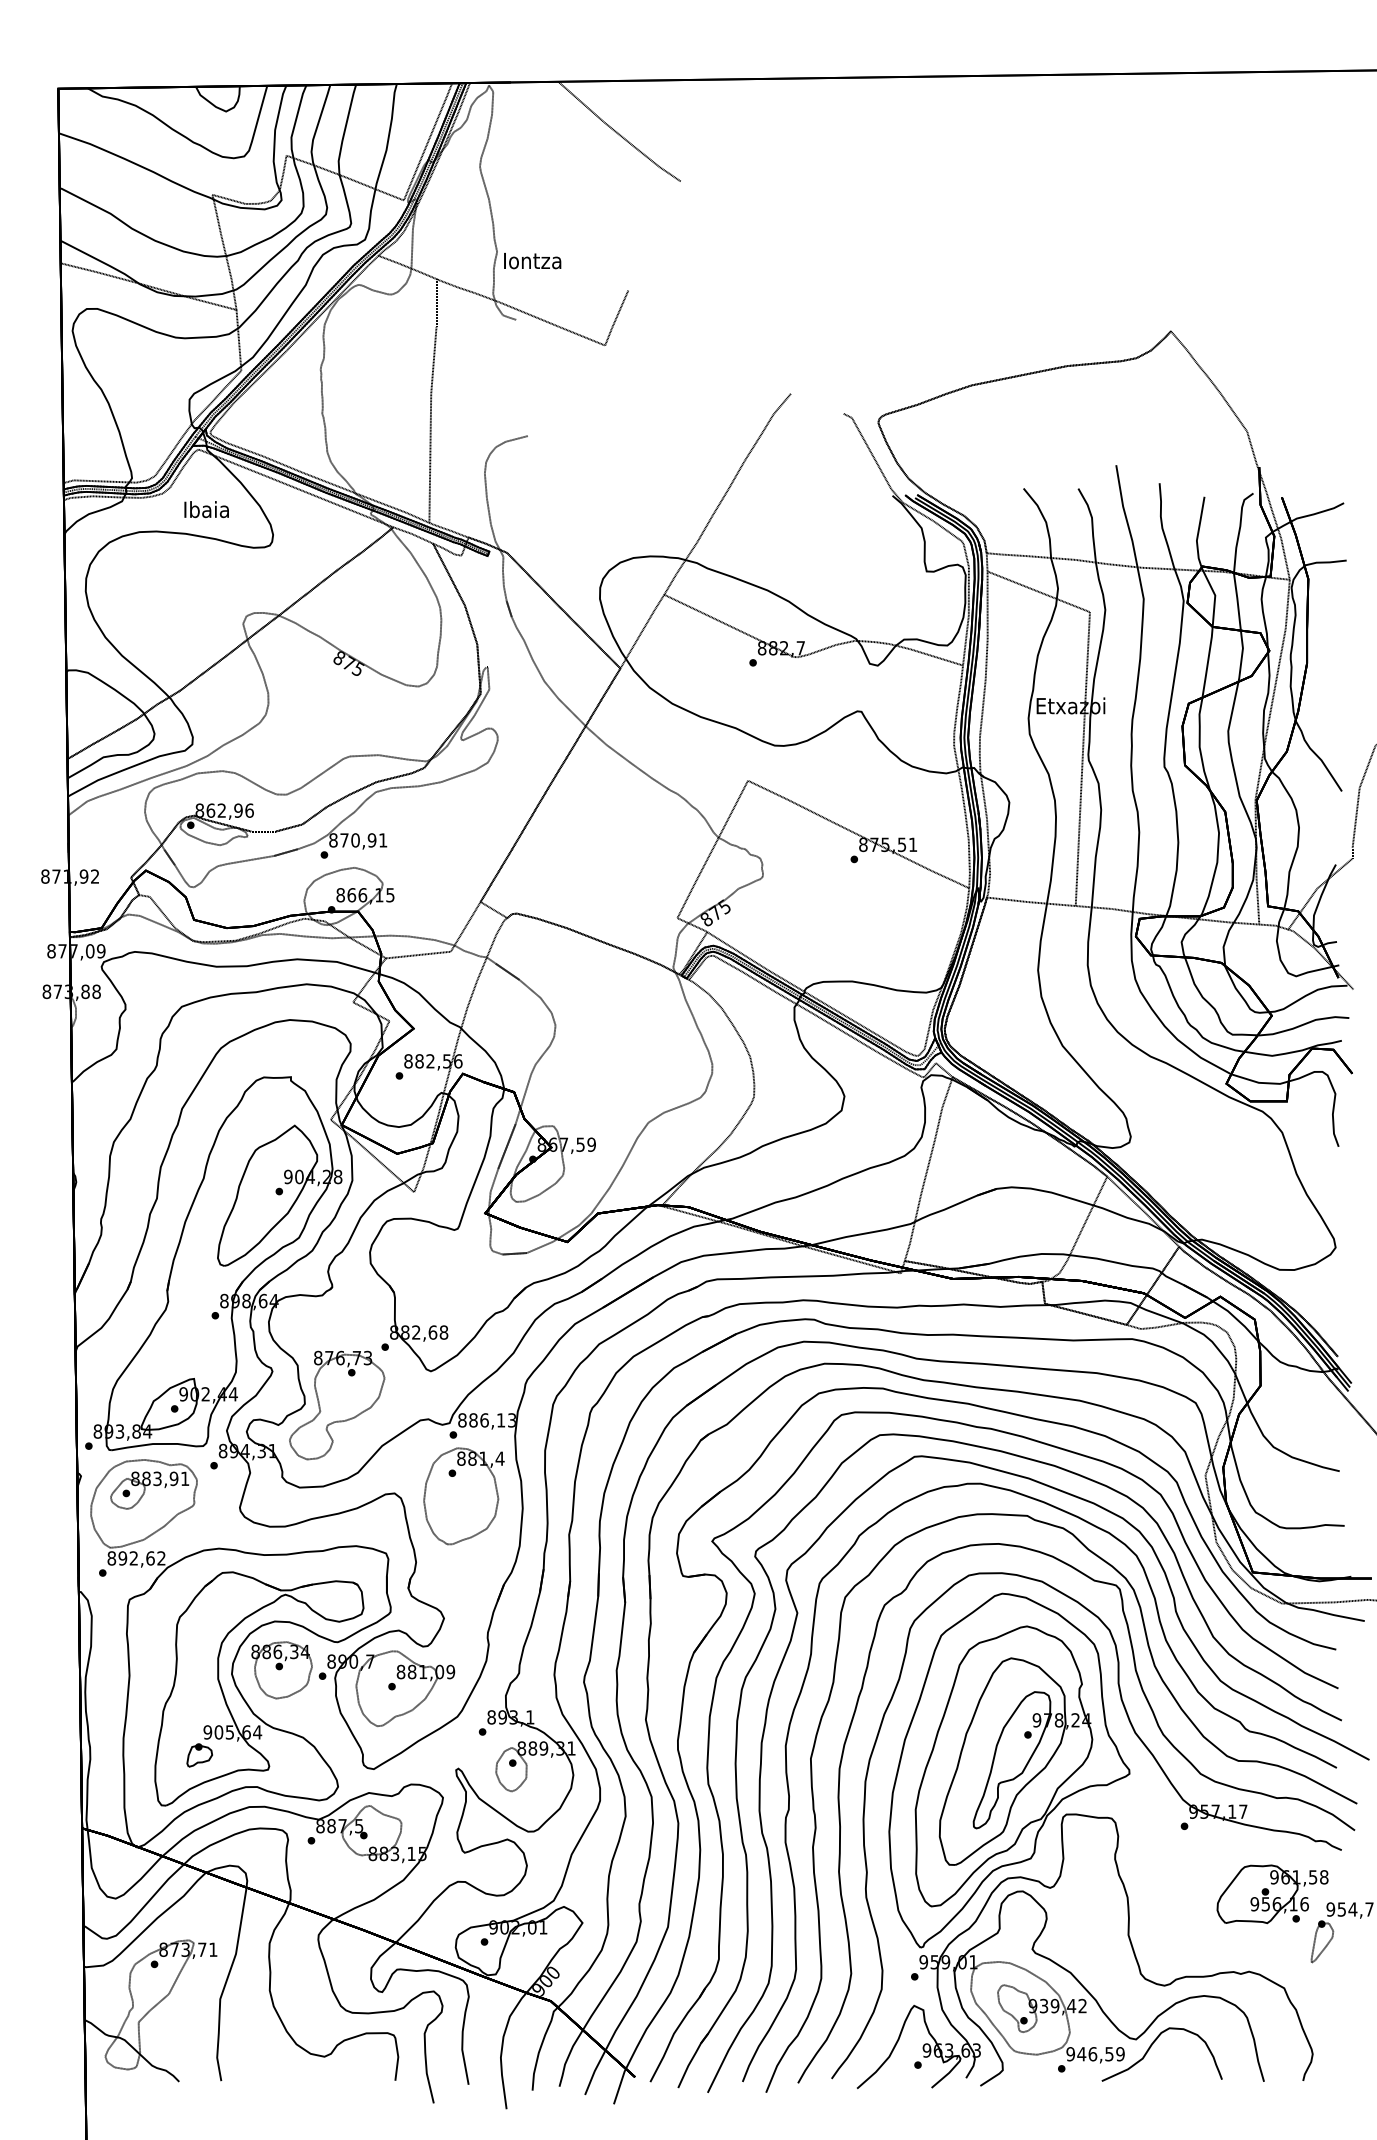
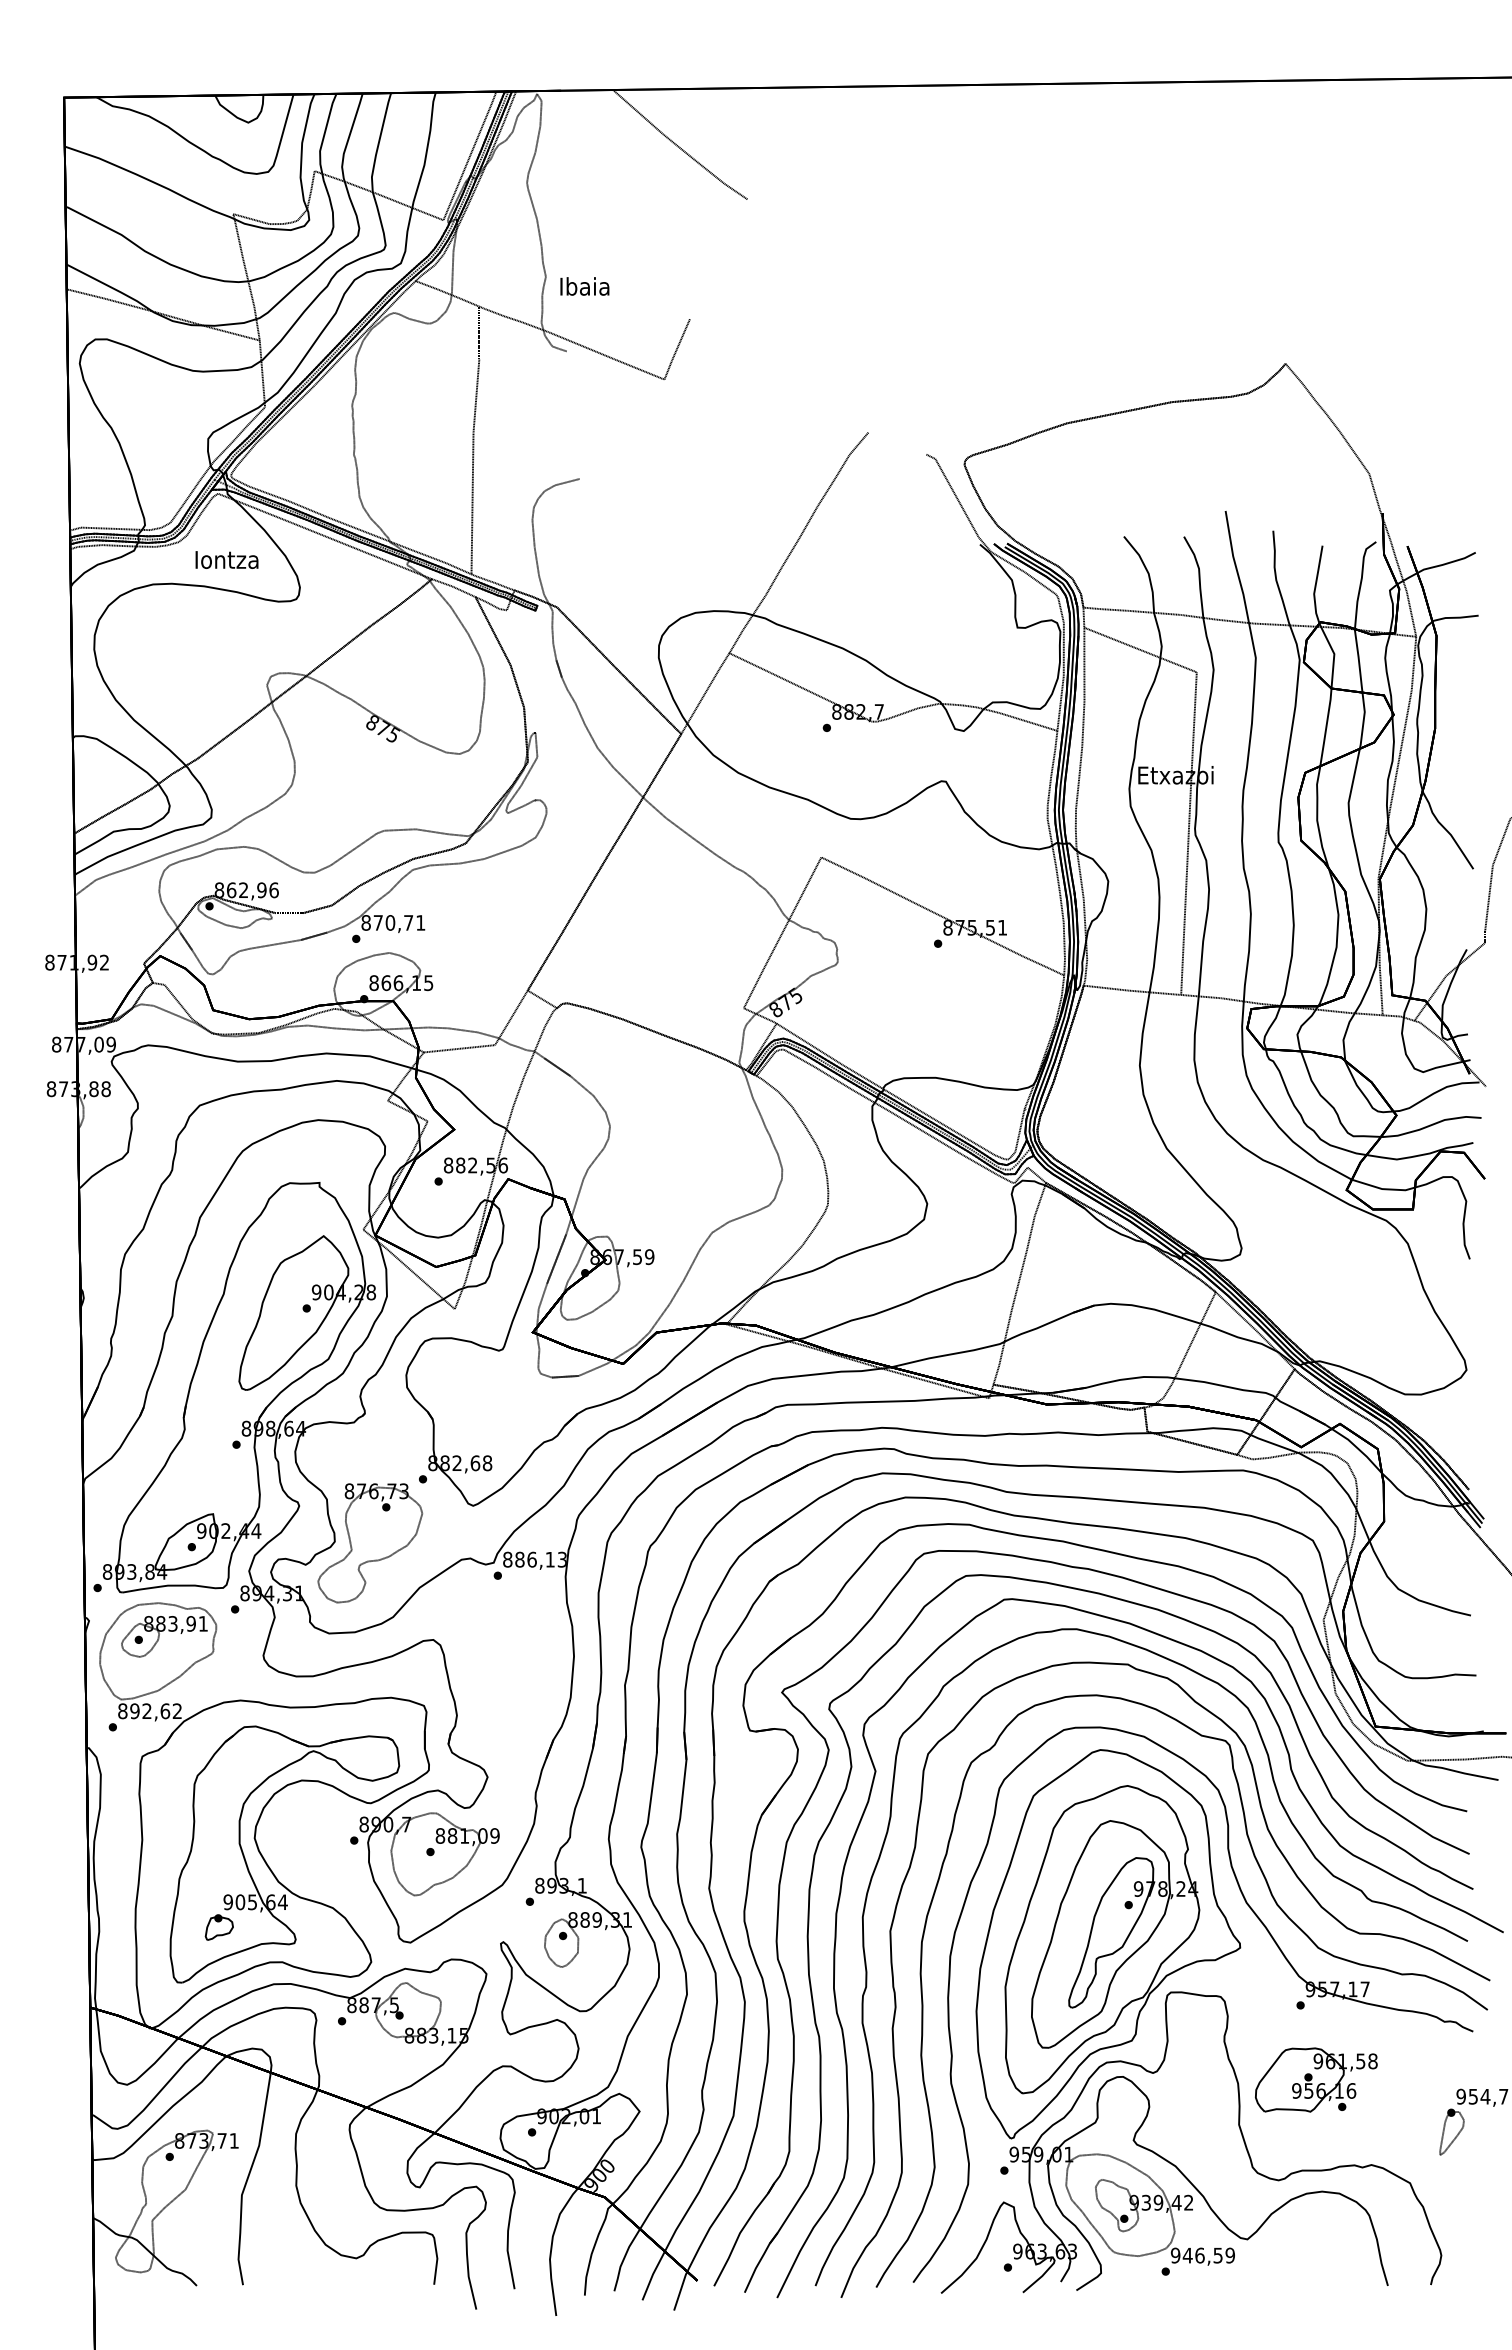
text: (532, 260) -> (584, 286), Iontza -> Ibaia
text: (206, 509) -> (226, 559), Ibaia -> Iontza
text: (371, 840) -> (408, 922), 870,91 -> 870,71
part: (463, 1495) -> (509, 1642), removed
part: (281, 1669) -> (309, 1833), removed
part: (1272, 1893) -> (1316, 2079), moved
curve: (1151, 2046) -> (1264, 2247), removed

